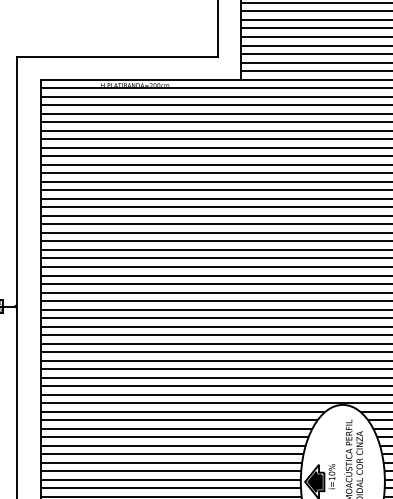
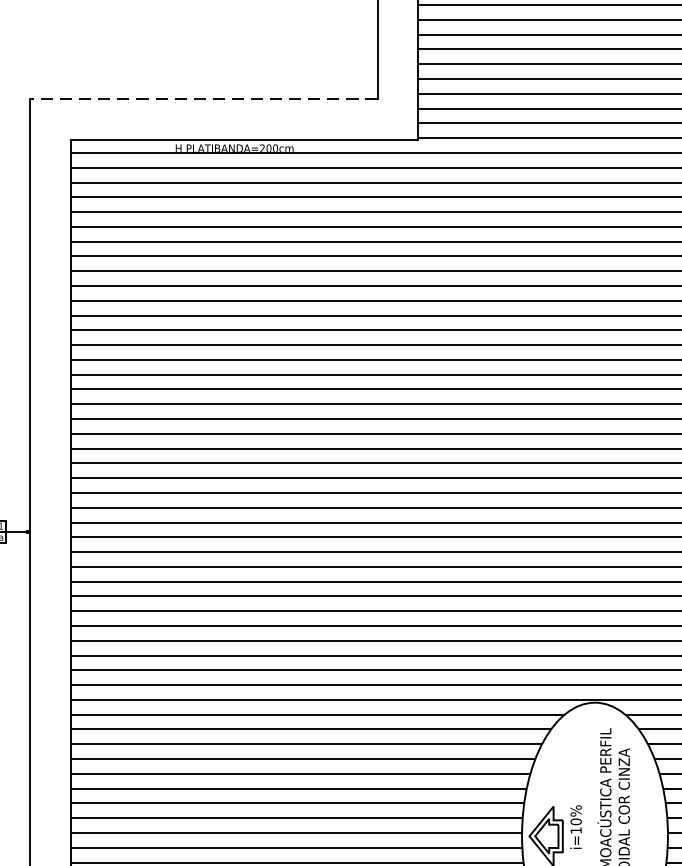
line: (116, 57) -> (202, 99), solid -> dashed
fill: (314, 481) -> (545, 835), removed

